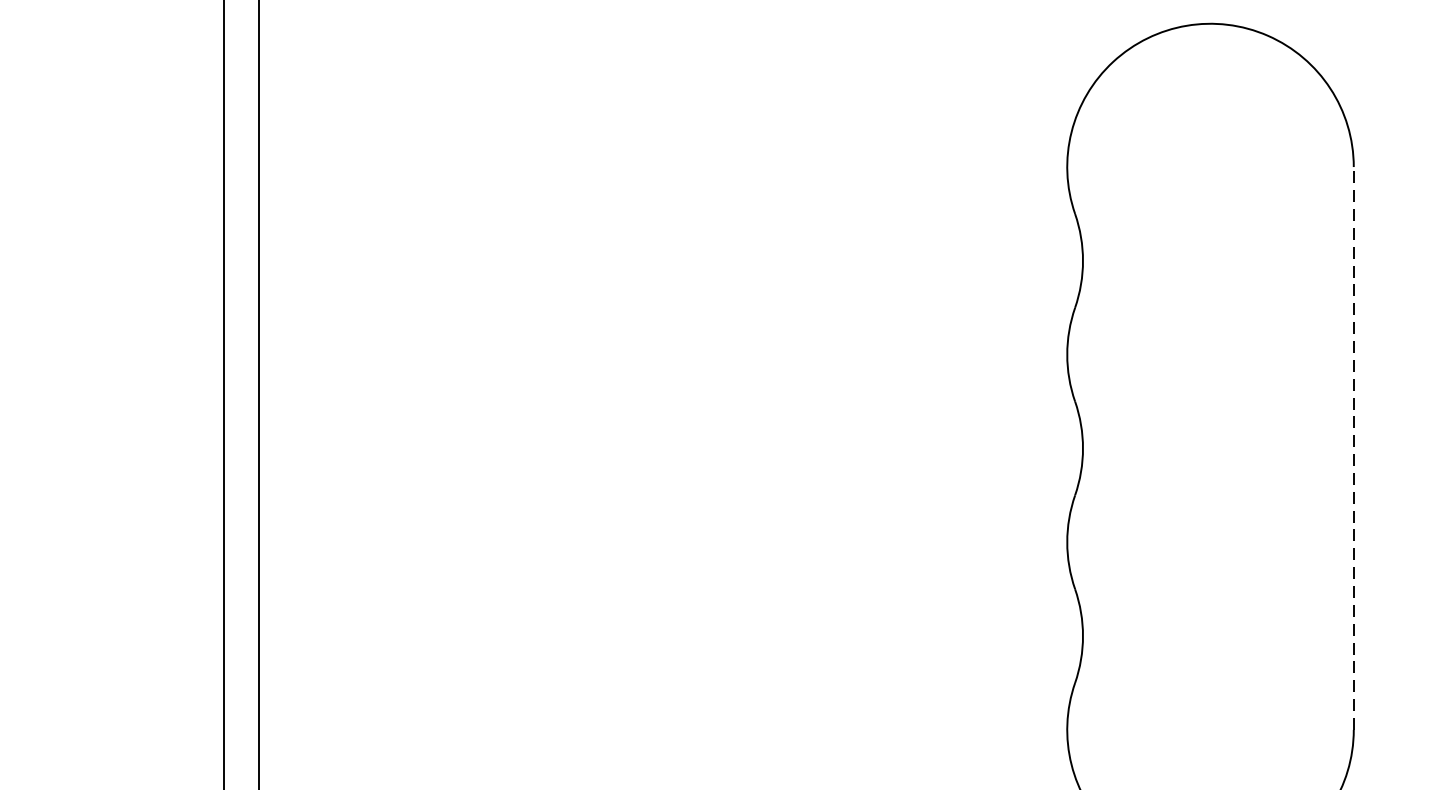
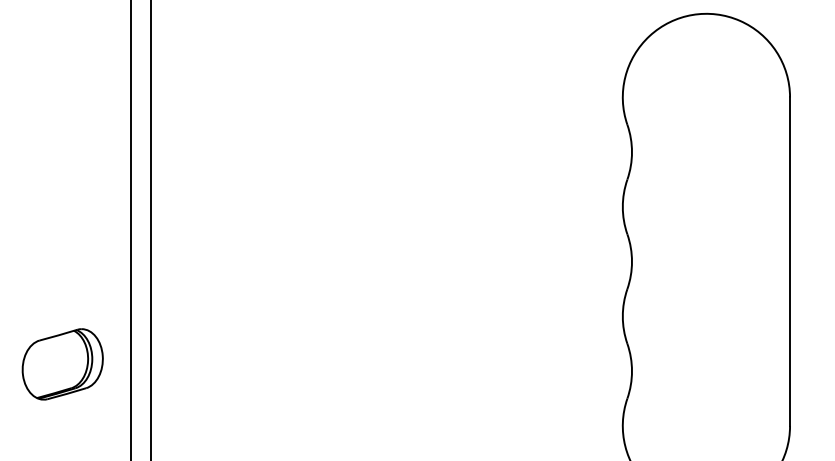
line: (1354, 448) -> (790, 261), dashed -> solid
part: (107, 624) -> (62, 364), added

